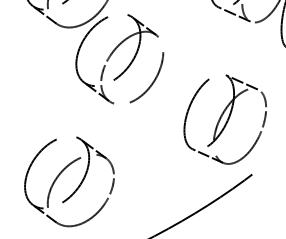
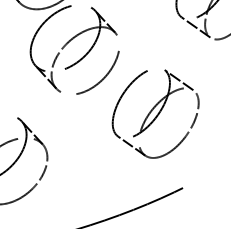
part: (224, 119) -> (154, 113), moved

